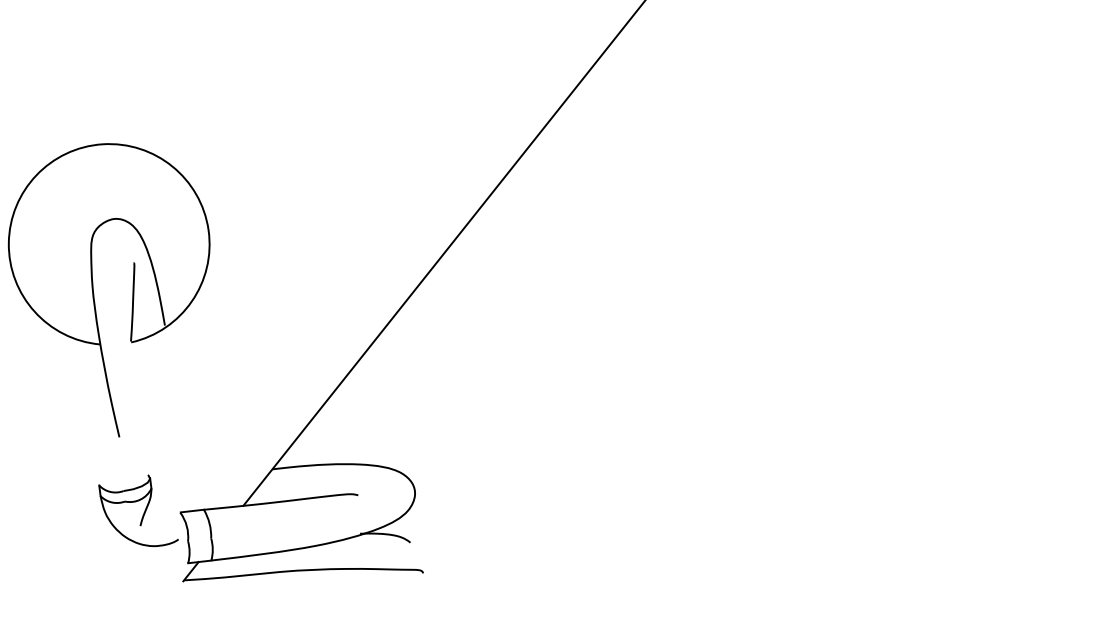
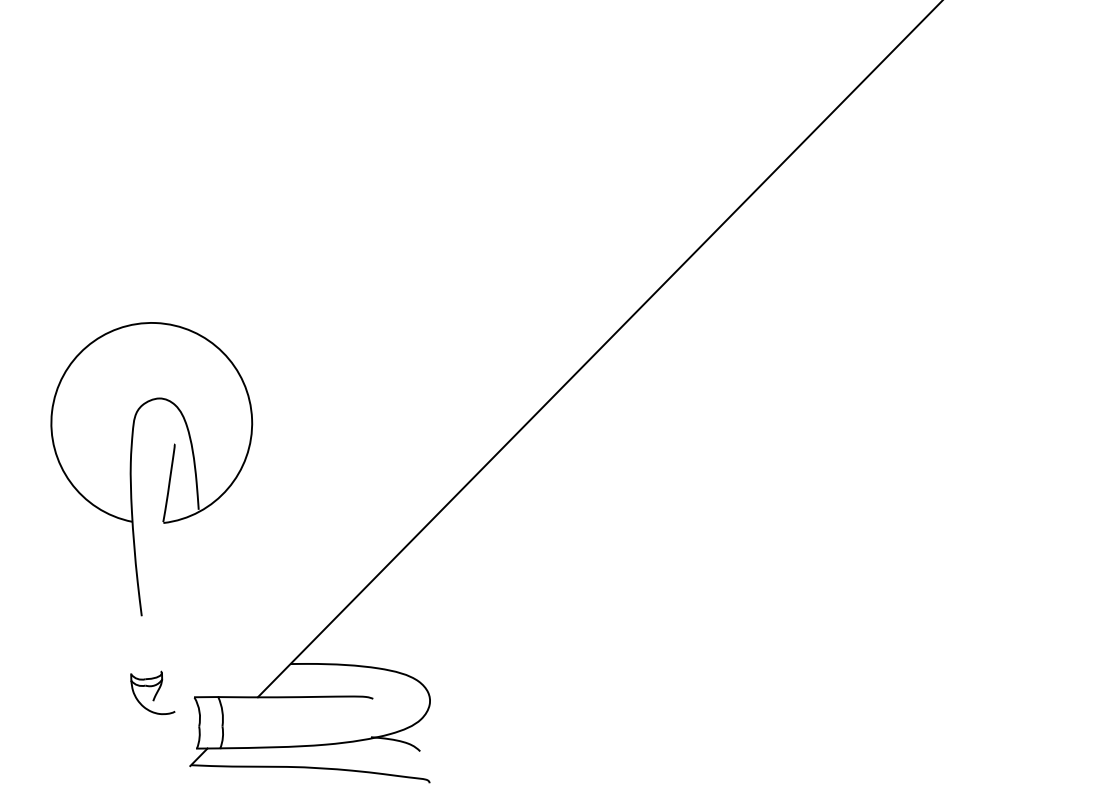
part: (138, 512) -> (152, 692), size x0.6

